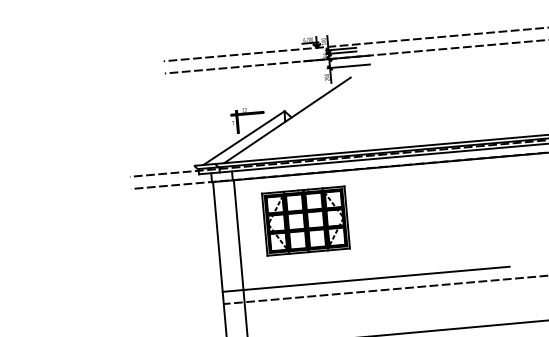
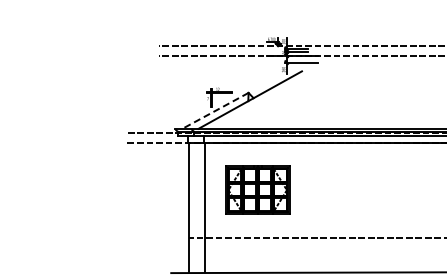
line: (244, 137) -> (215, 110), solid -> dashed
part: (305, 220) -> (257, 189), moved
line: (365, 279) -> (299, 228), removed

